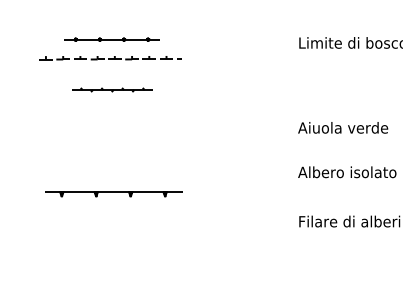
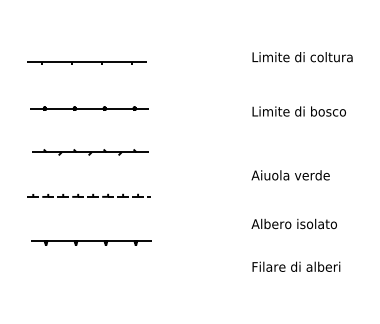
part: (111, 39) -> (89, 108), size x1.43
part: (109, 57) -> (88, 195), moved
part: (112, 90) -> (90, 152), size x1.67
text: (342, 128) -> (290, 175), moved

